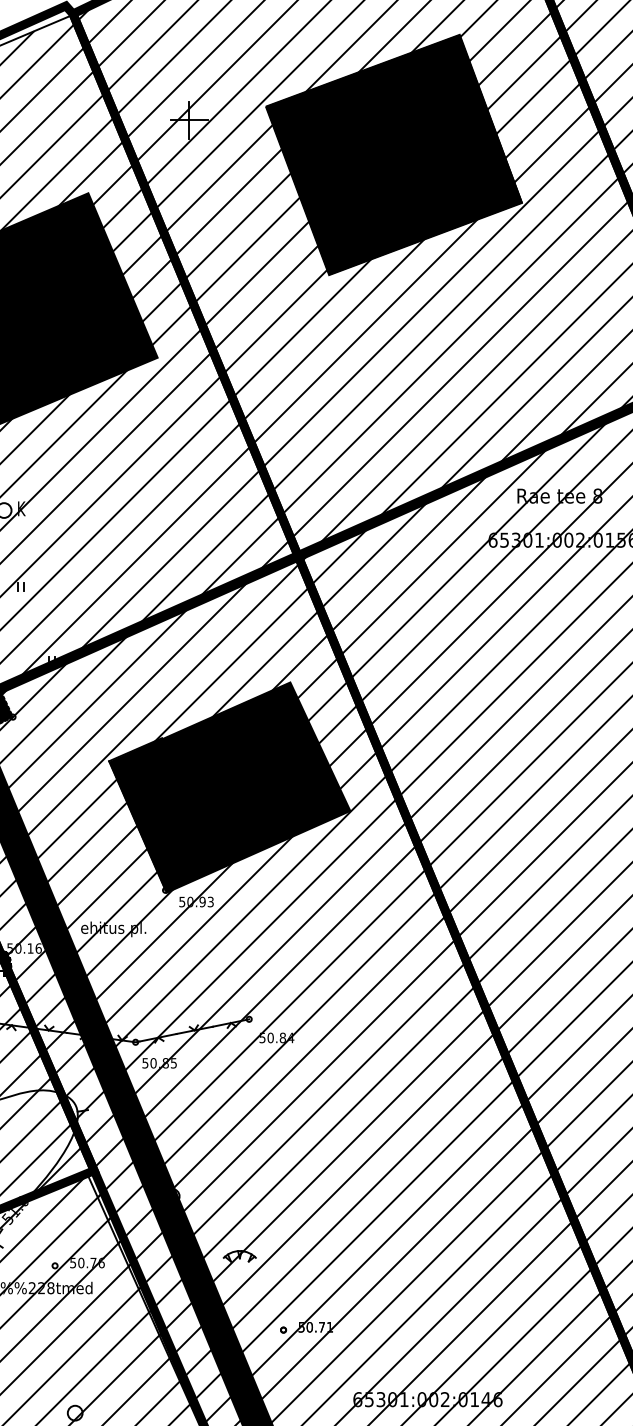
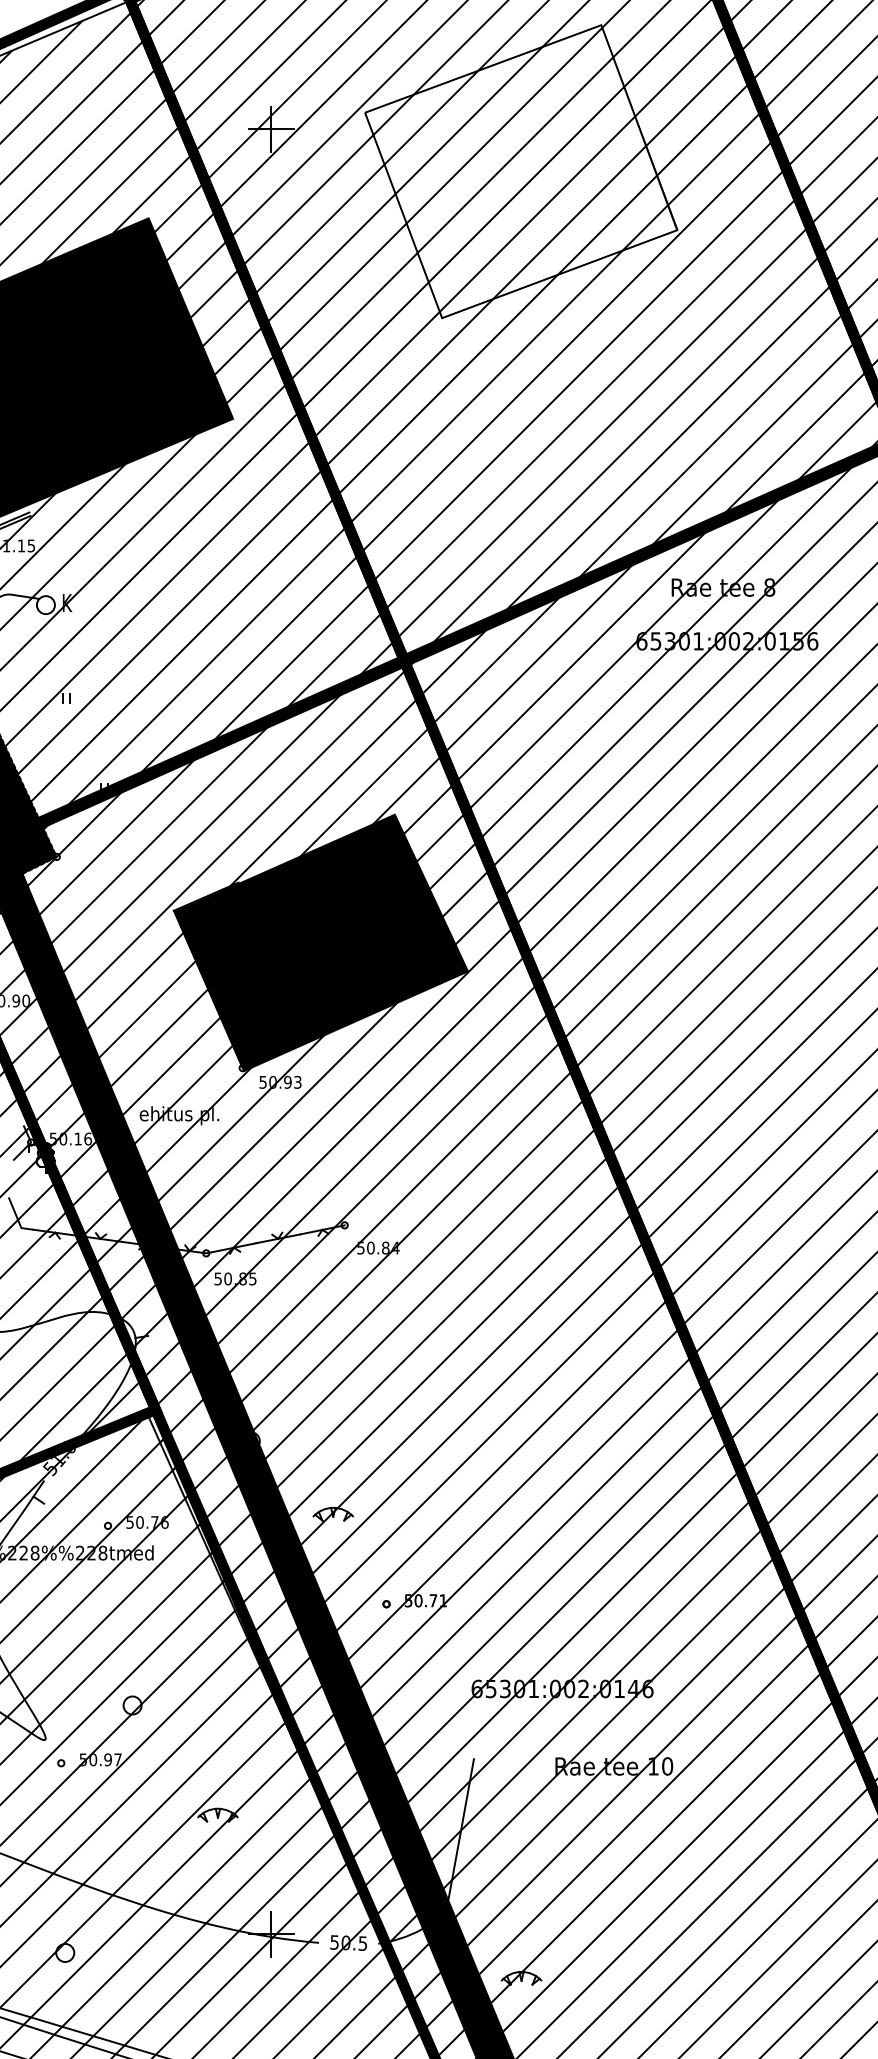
fill: (394, 154) -> (521, 171), removed

